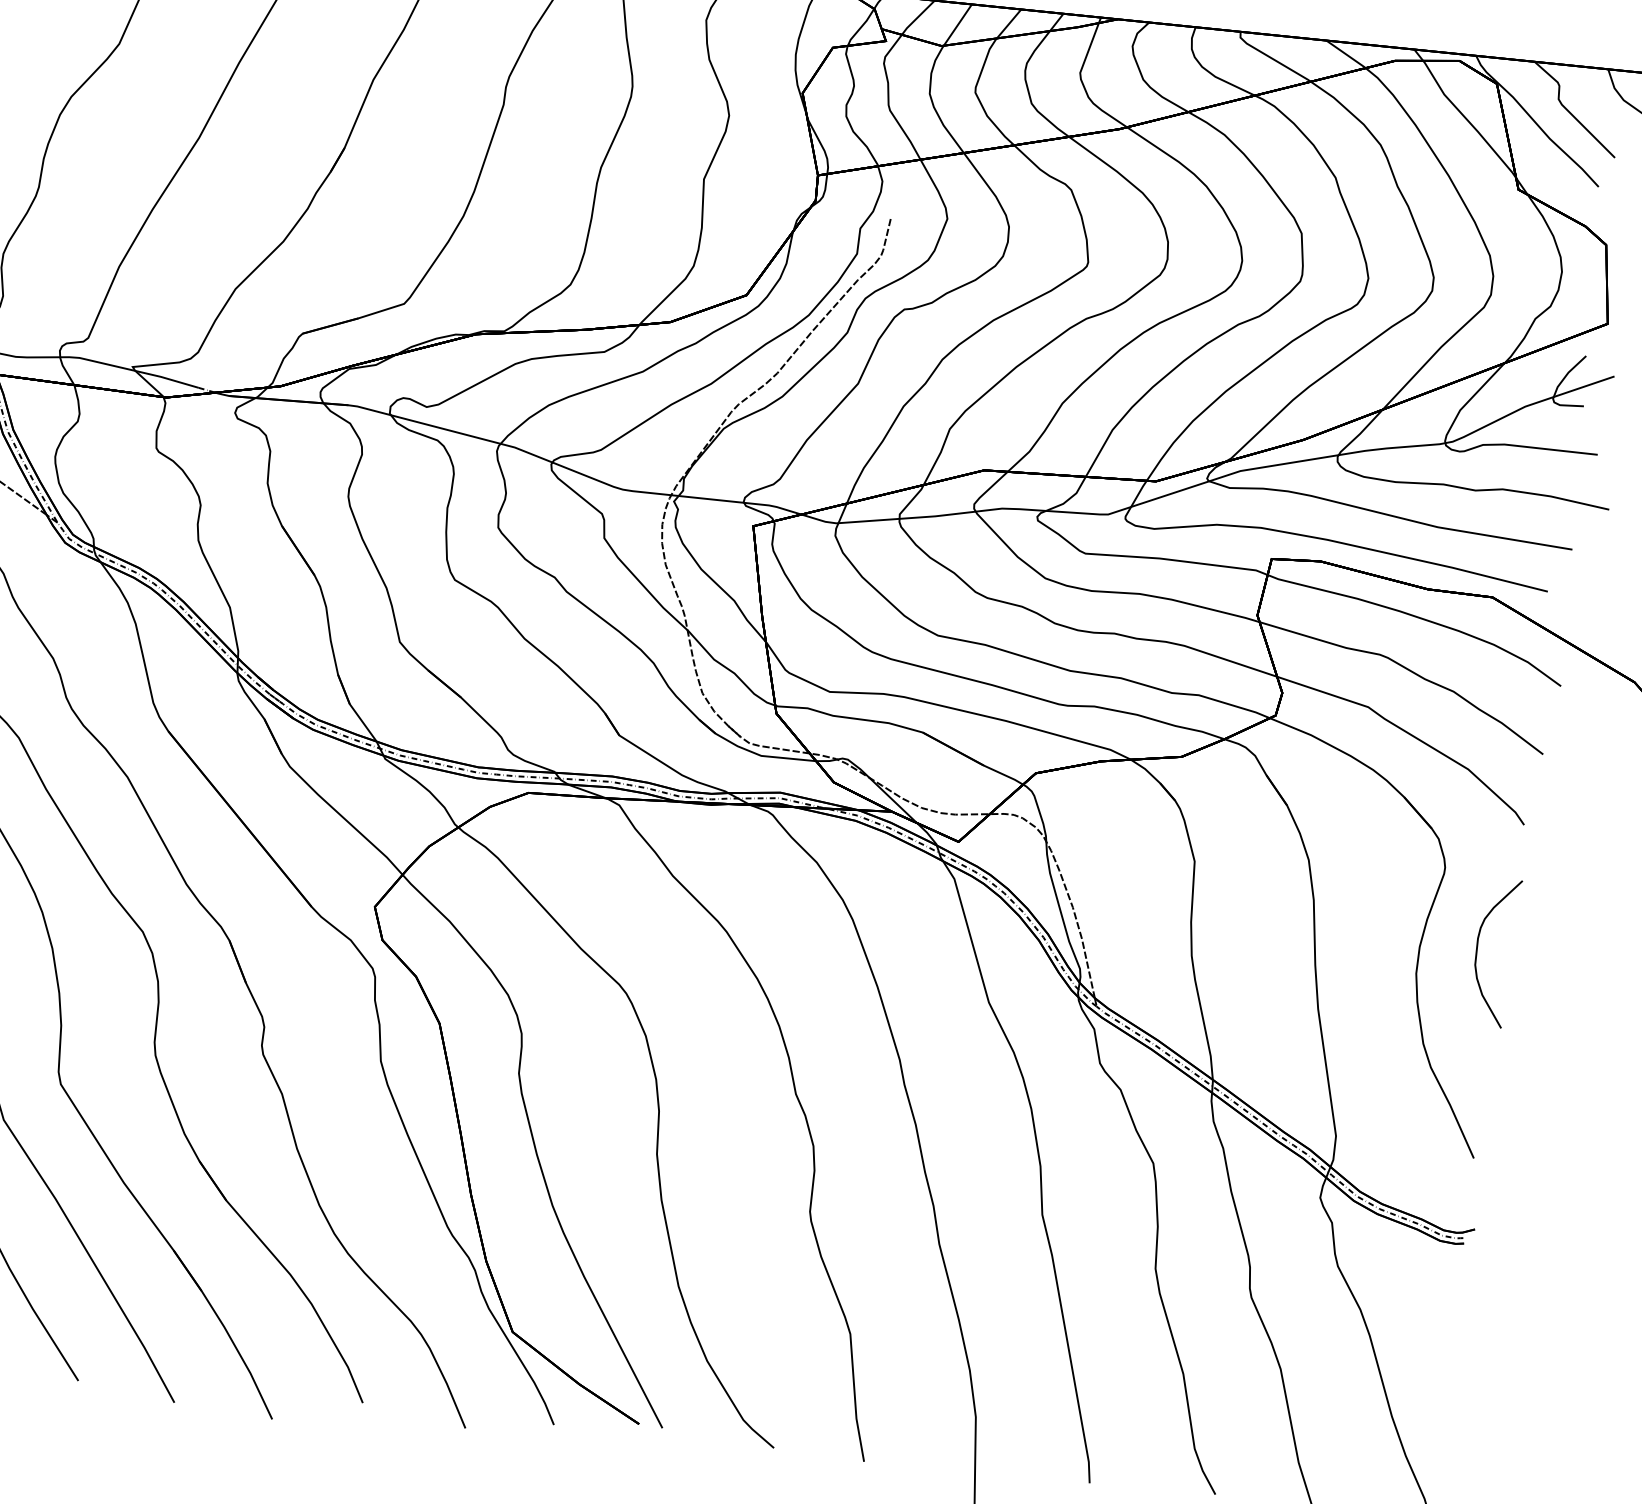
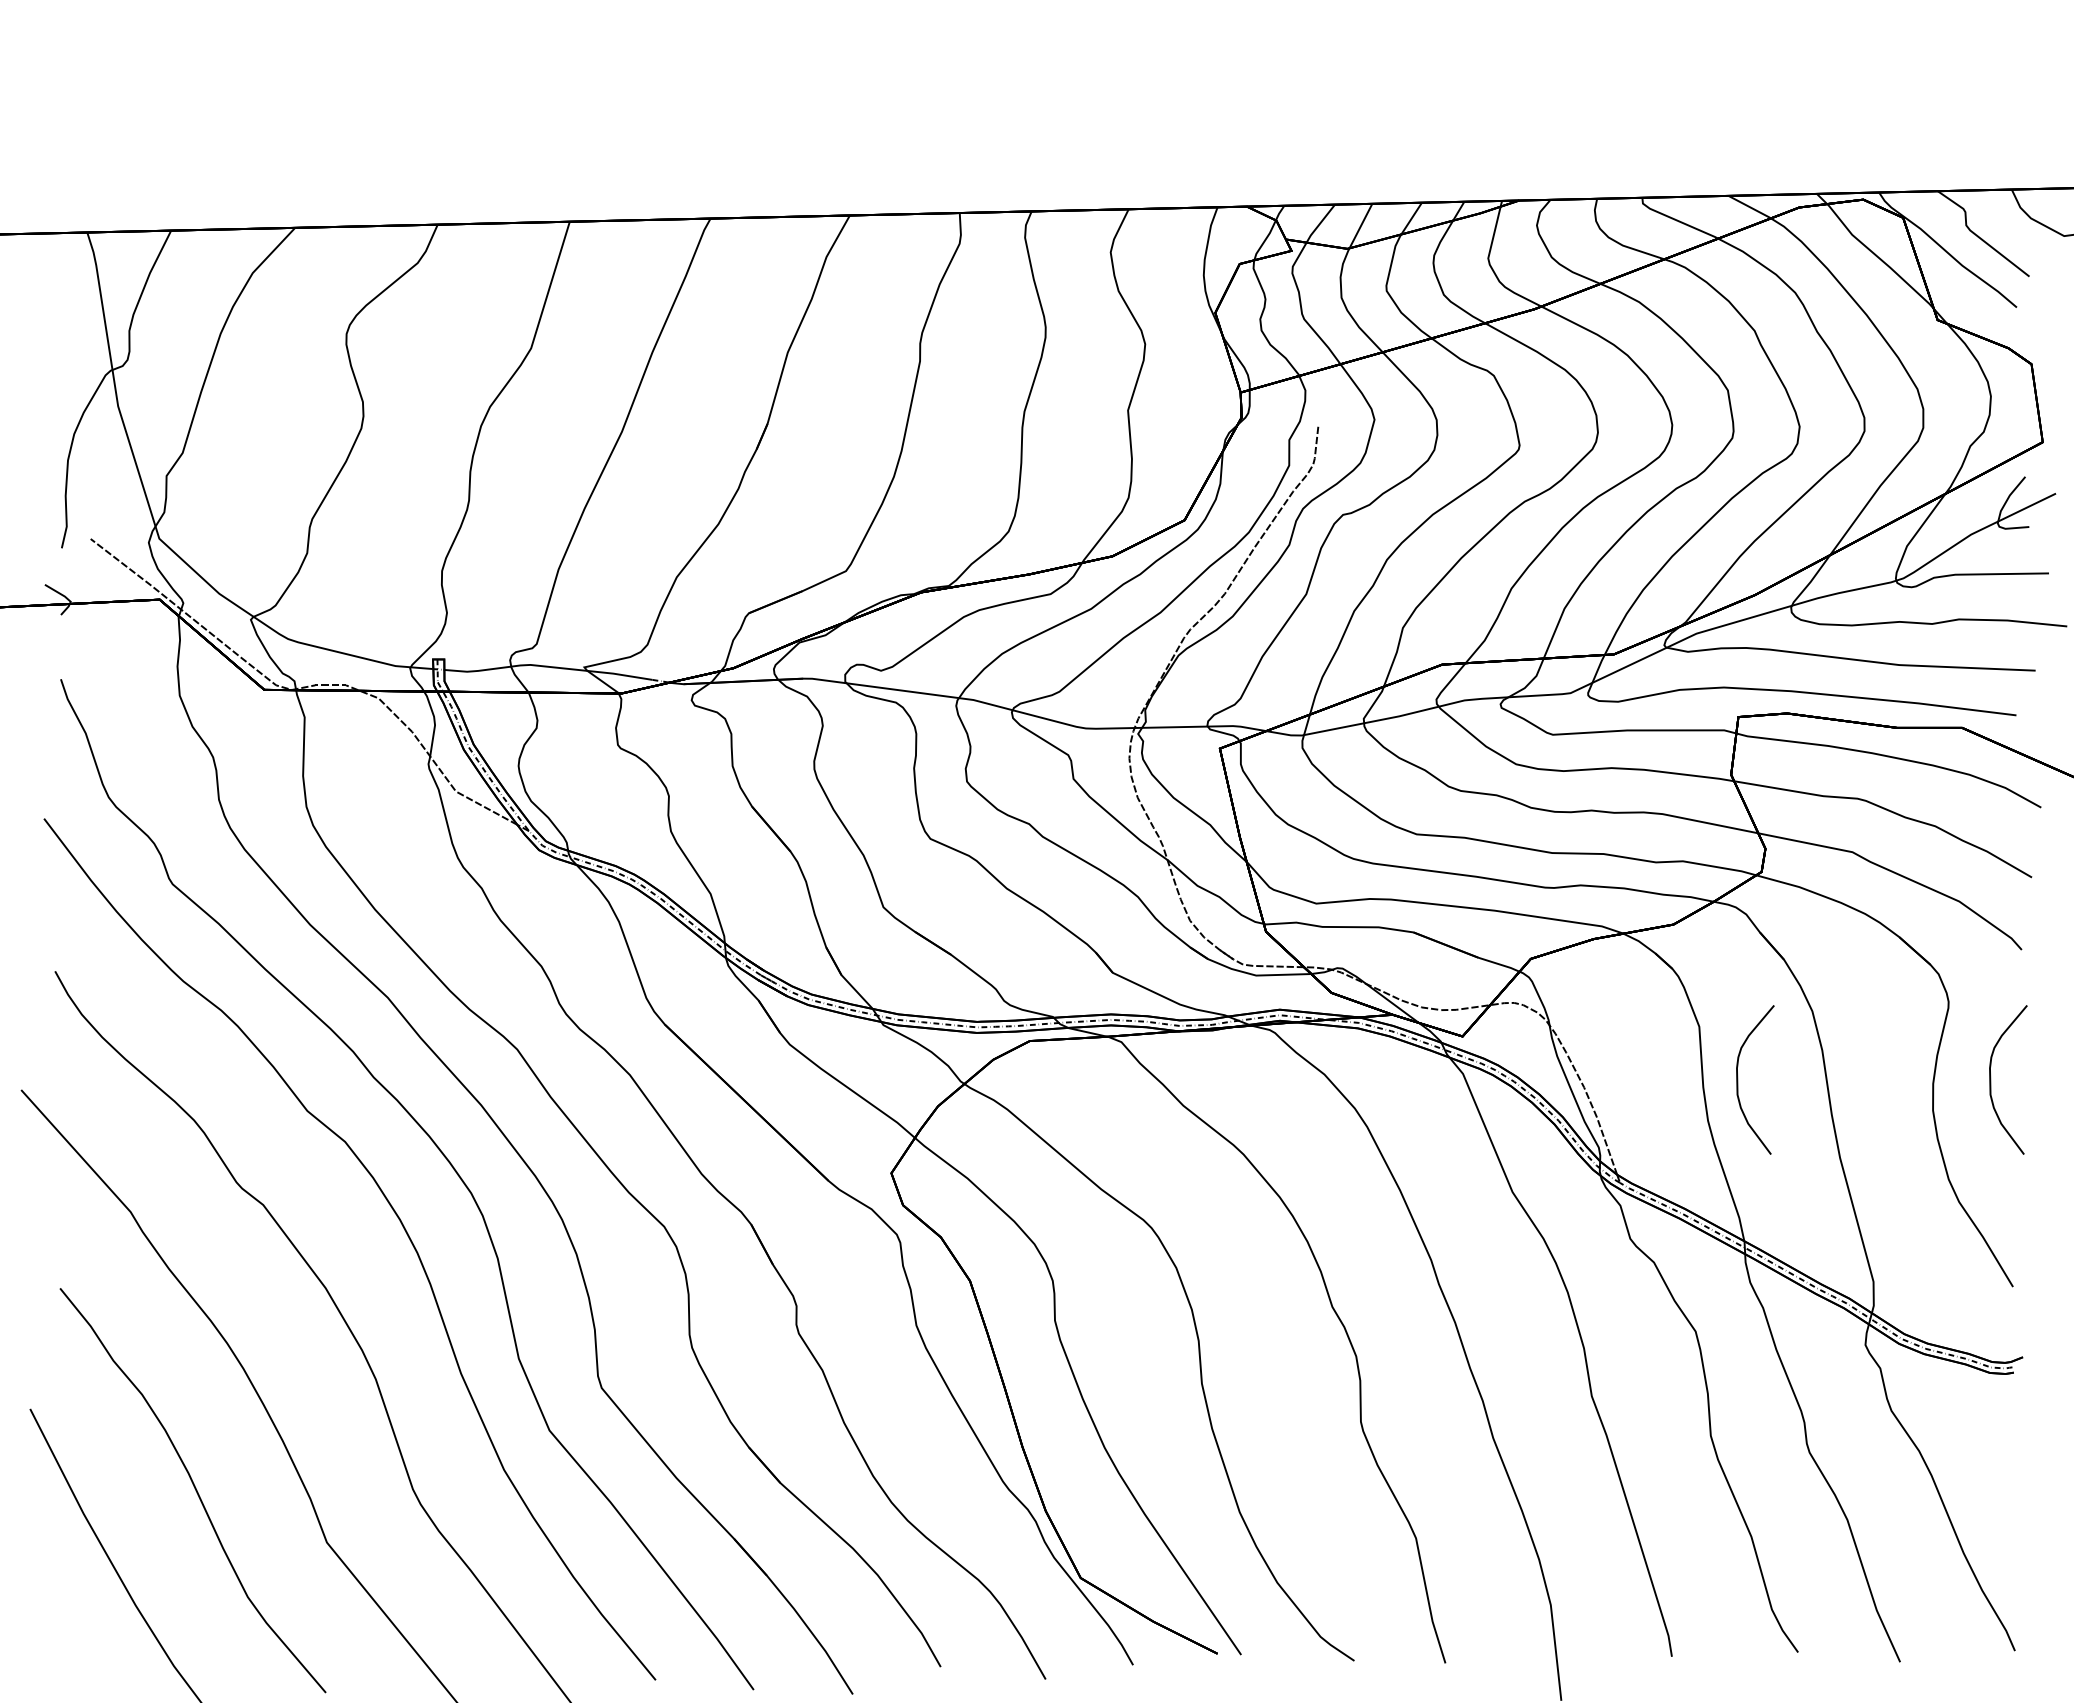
curve: (1227, 918) -> (1738, 1079), added

